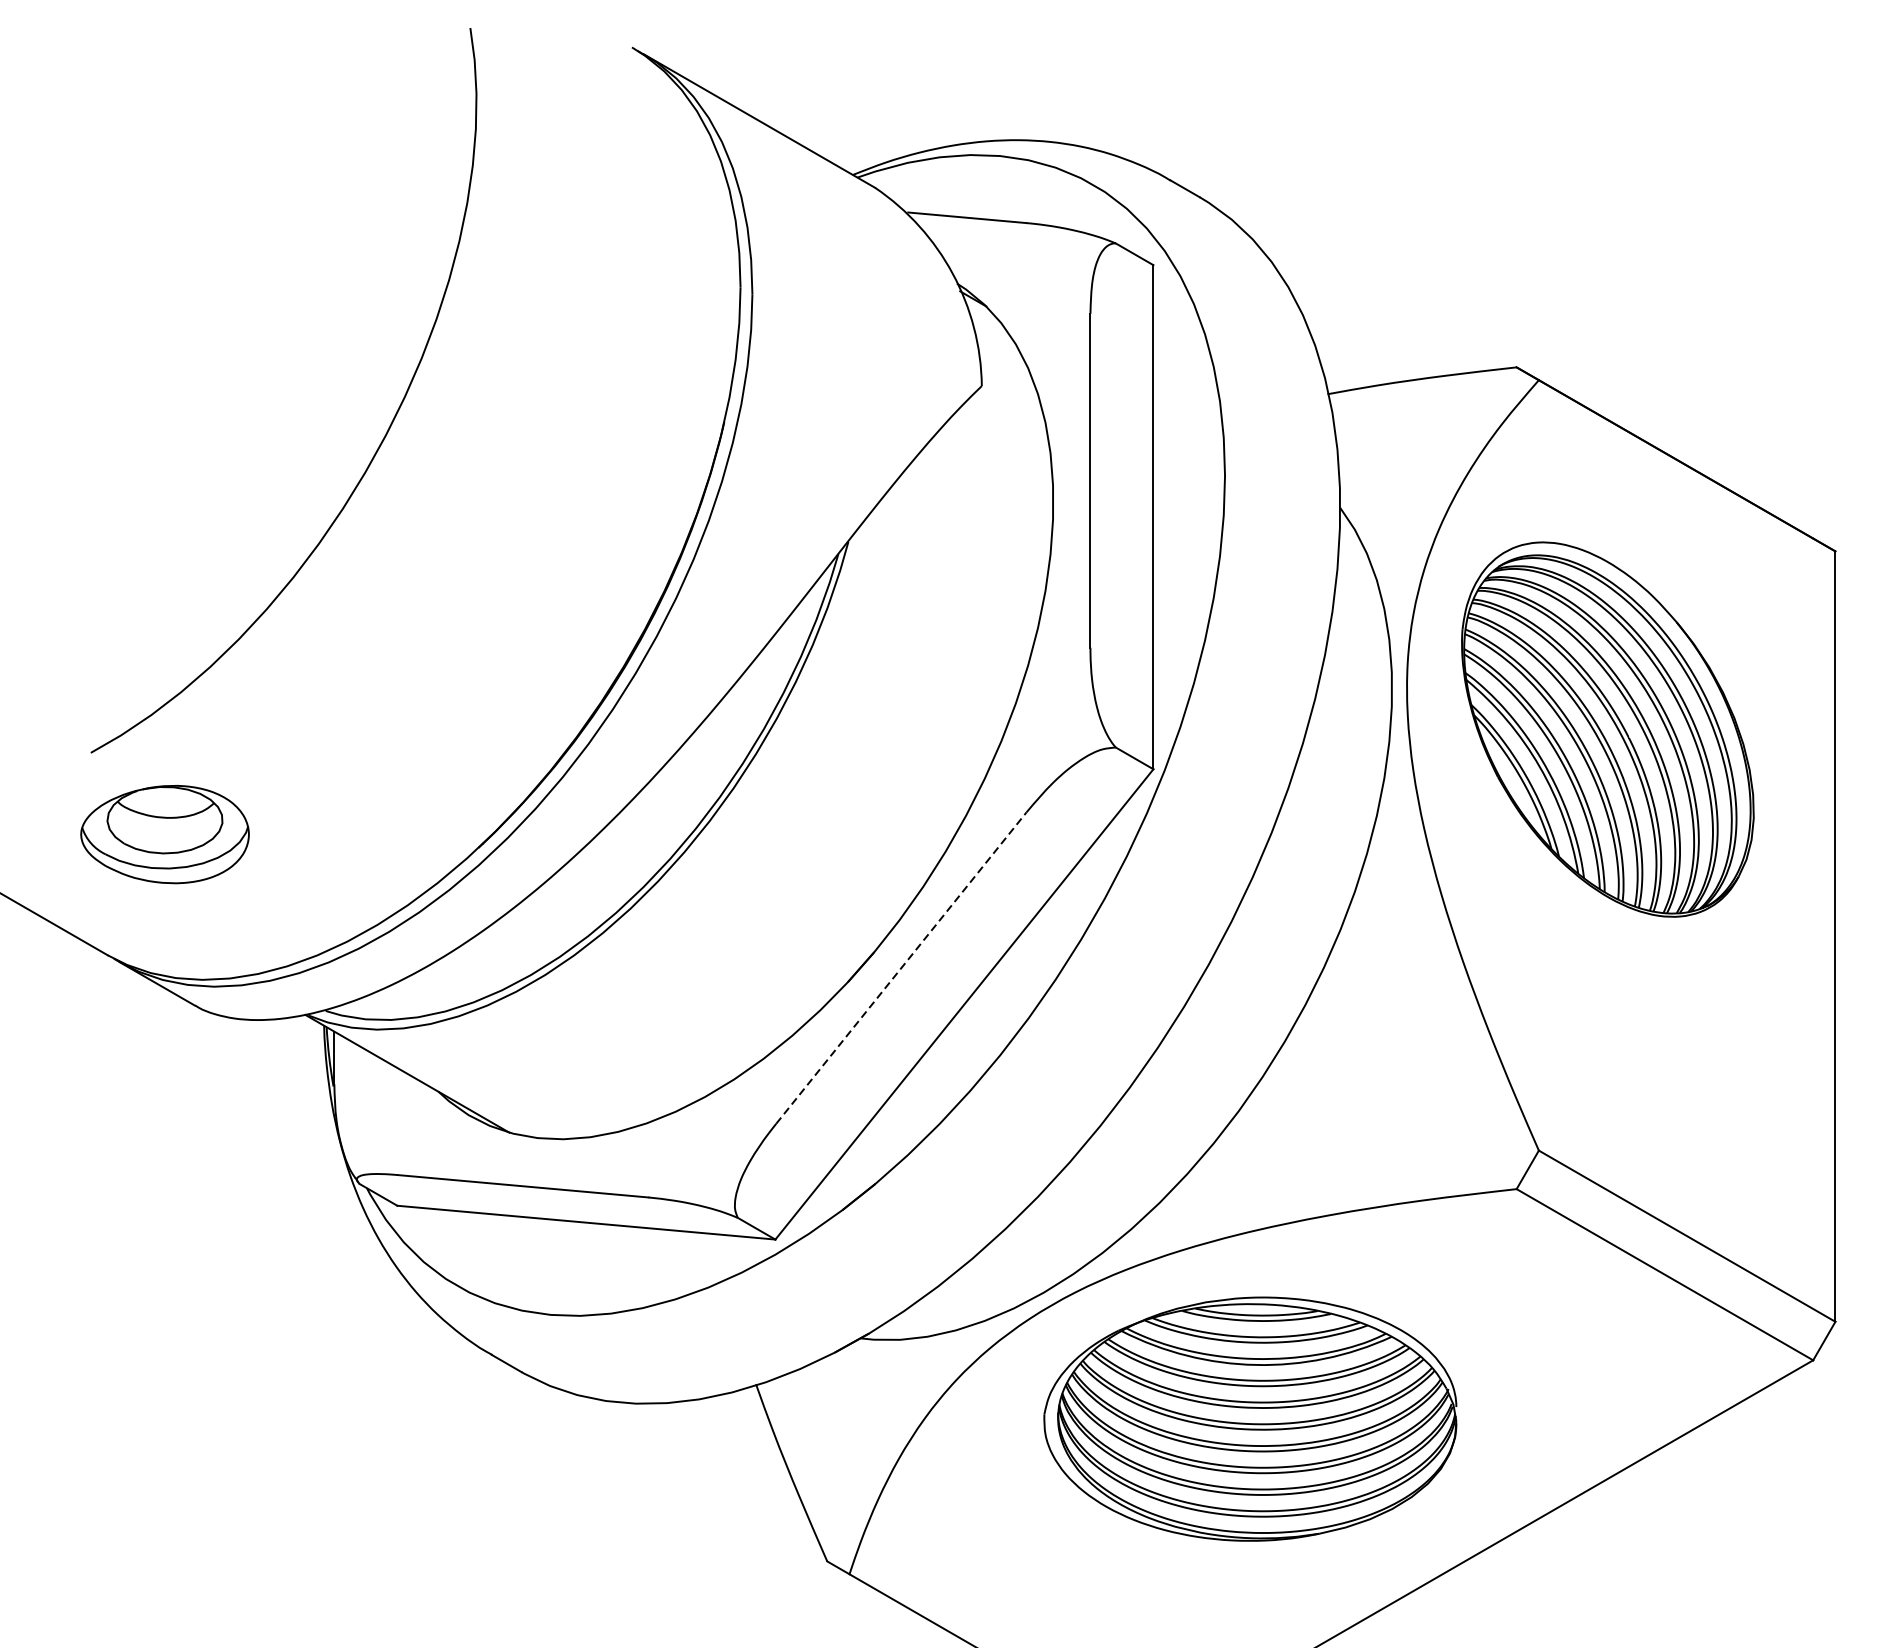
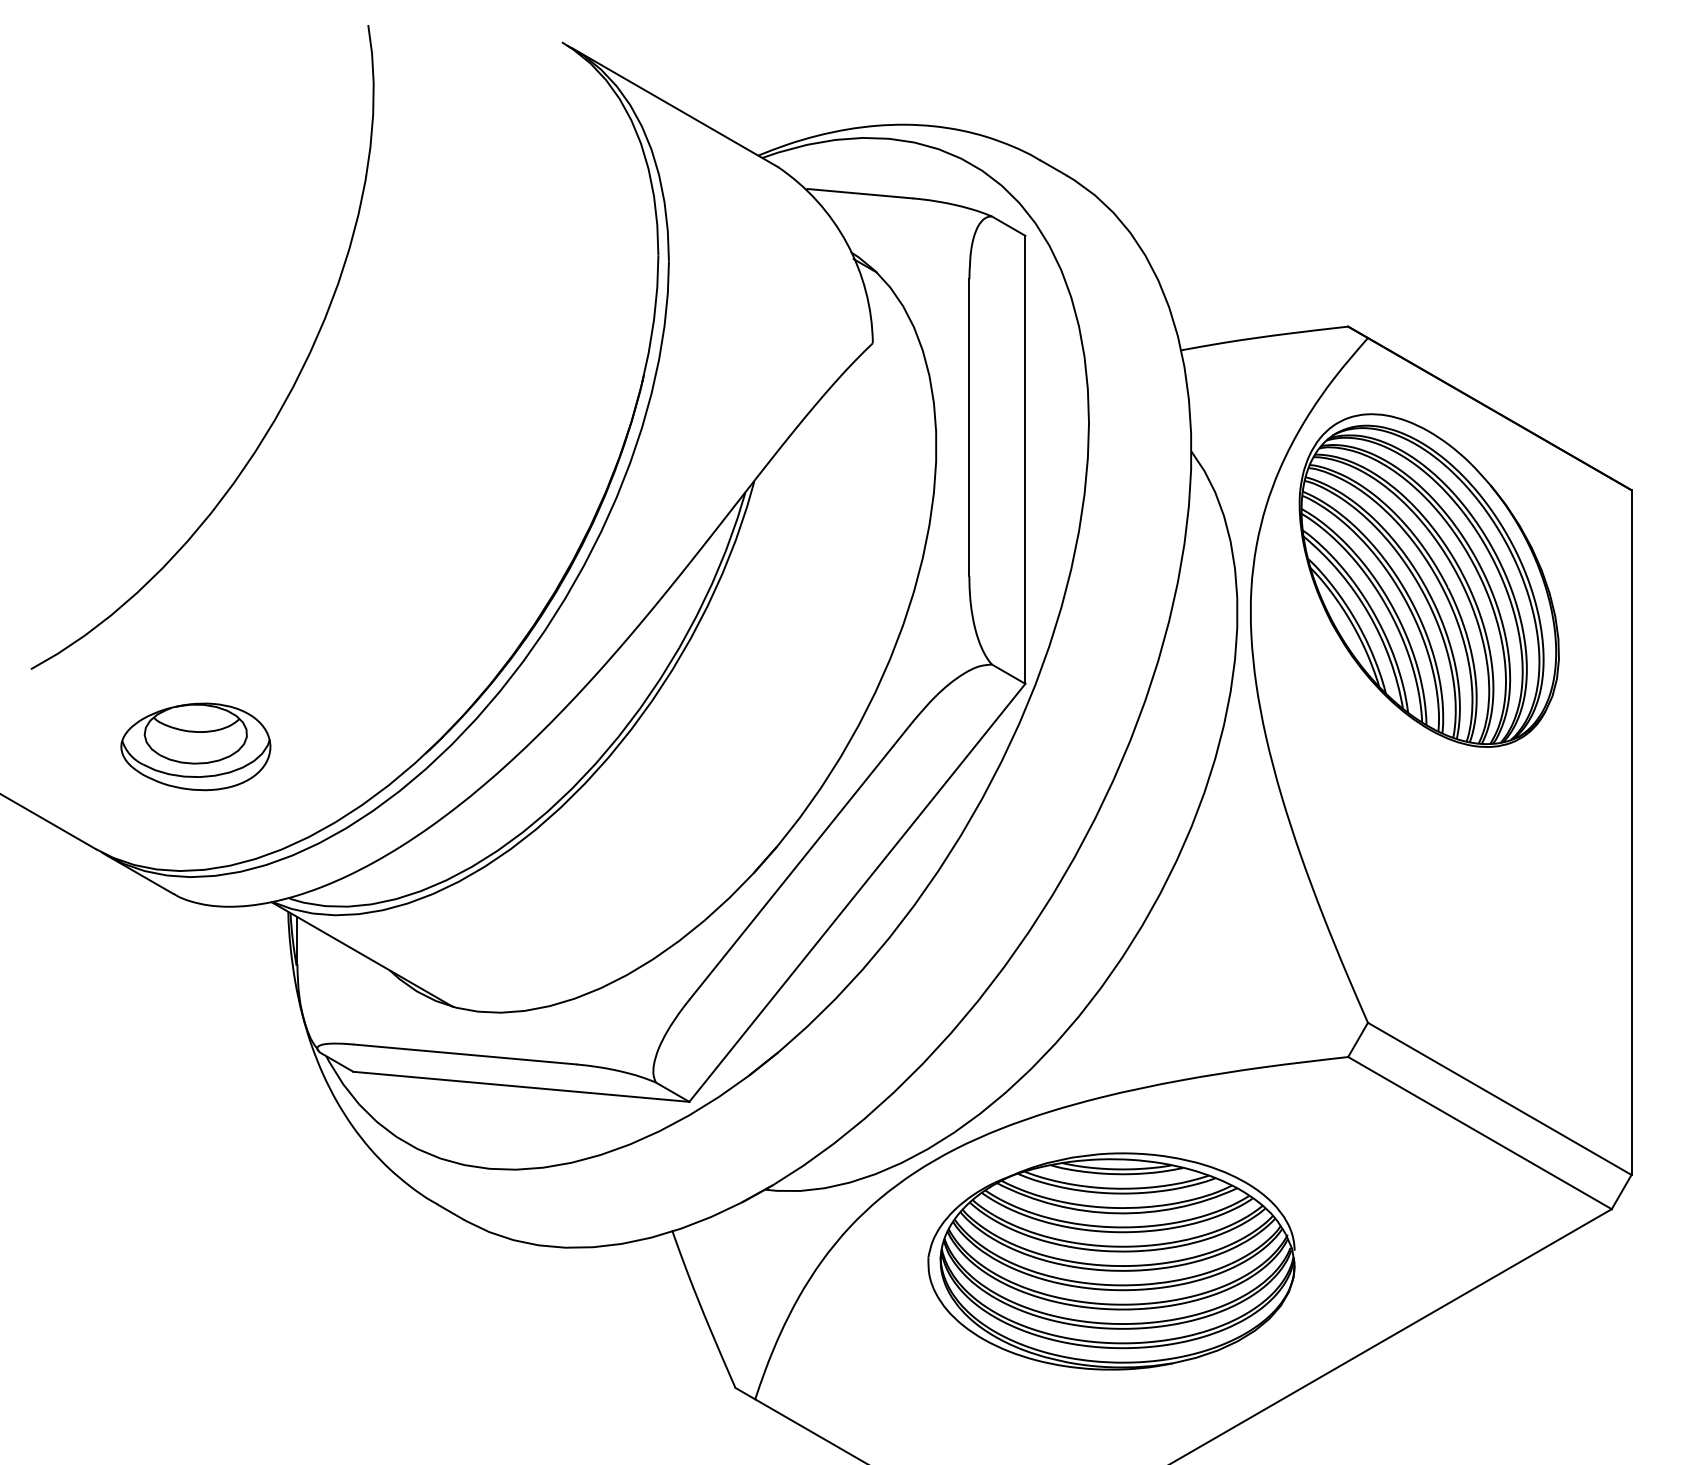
curve: (378, 445) -> (286, 396), moved
part: (1606, 729) -> (1428, 580), moved
part: (164, 834) -> (195, 746), moved
line: (901, 968) -> (801, 860), dashed -> solid

